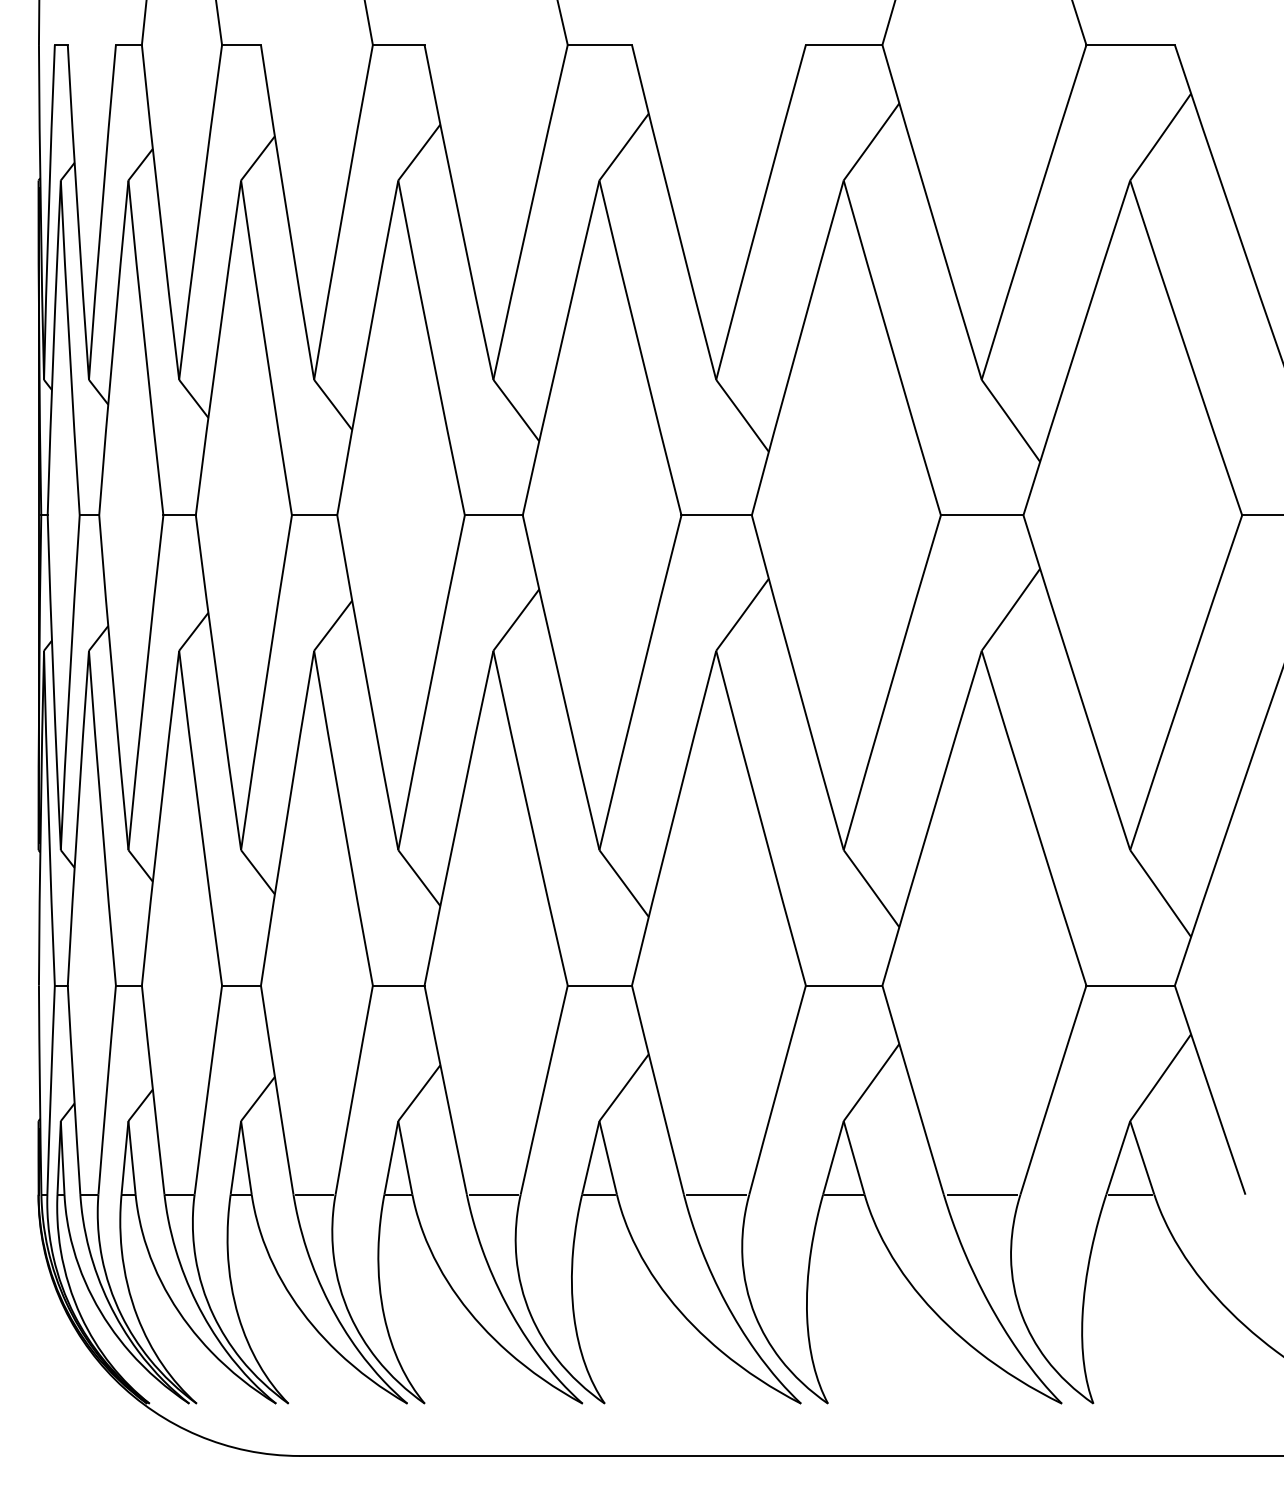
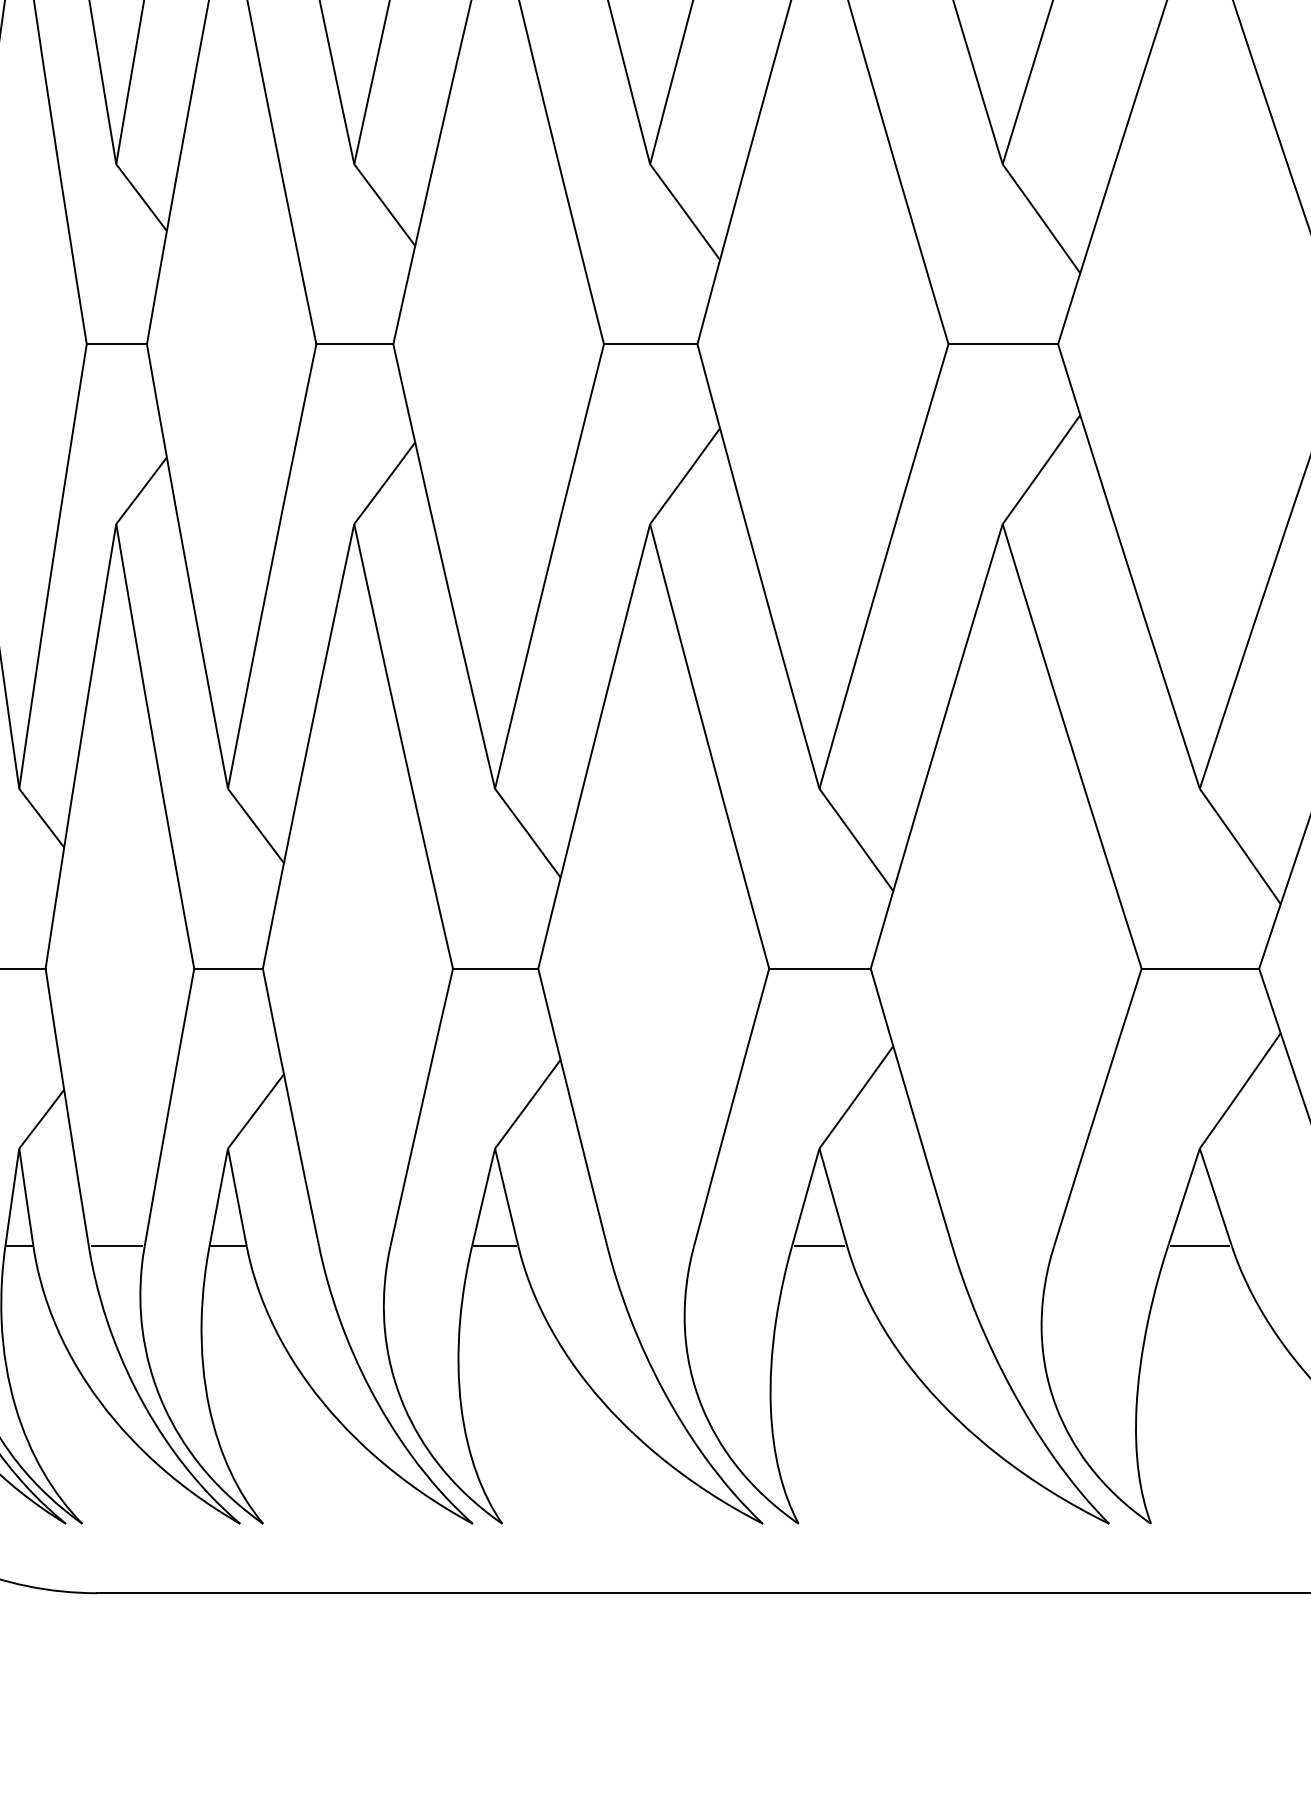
line: (493, 1194) -> (354, 1246), removed
line: (716, 1194) -> (650, 1246), removed
line: (981, 1194) -> (1002, 1246), removed

